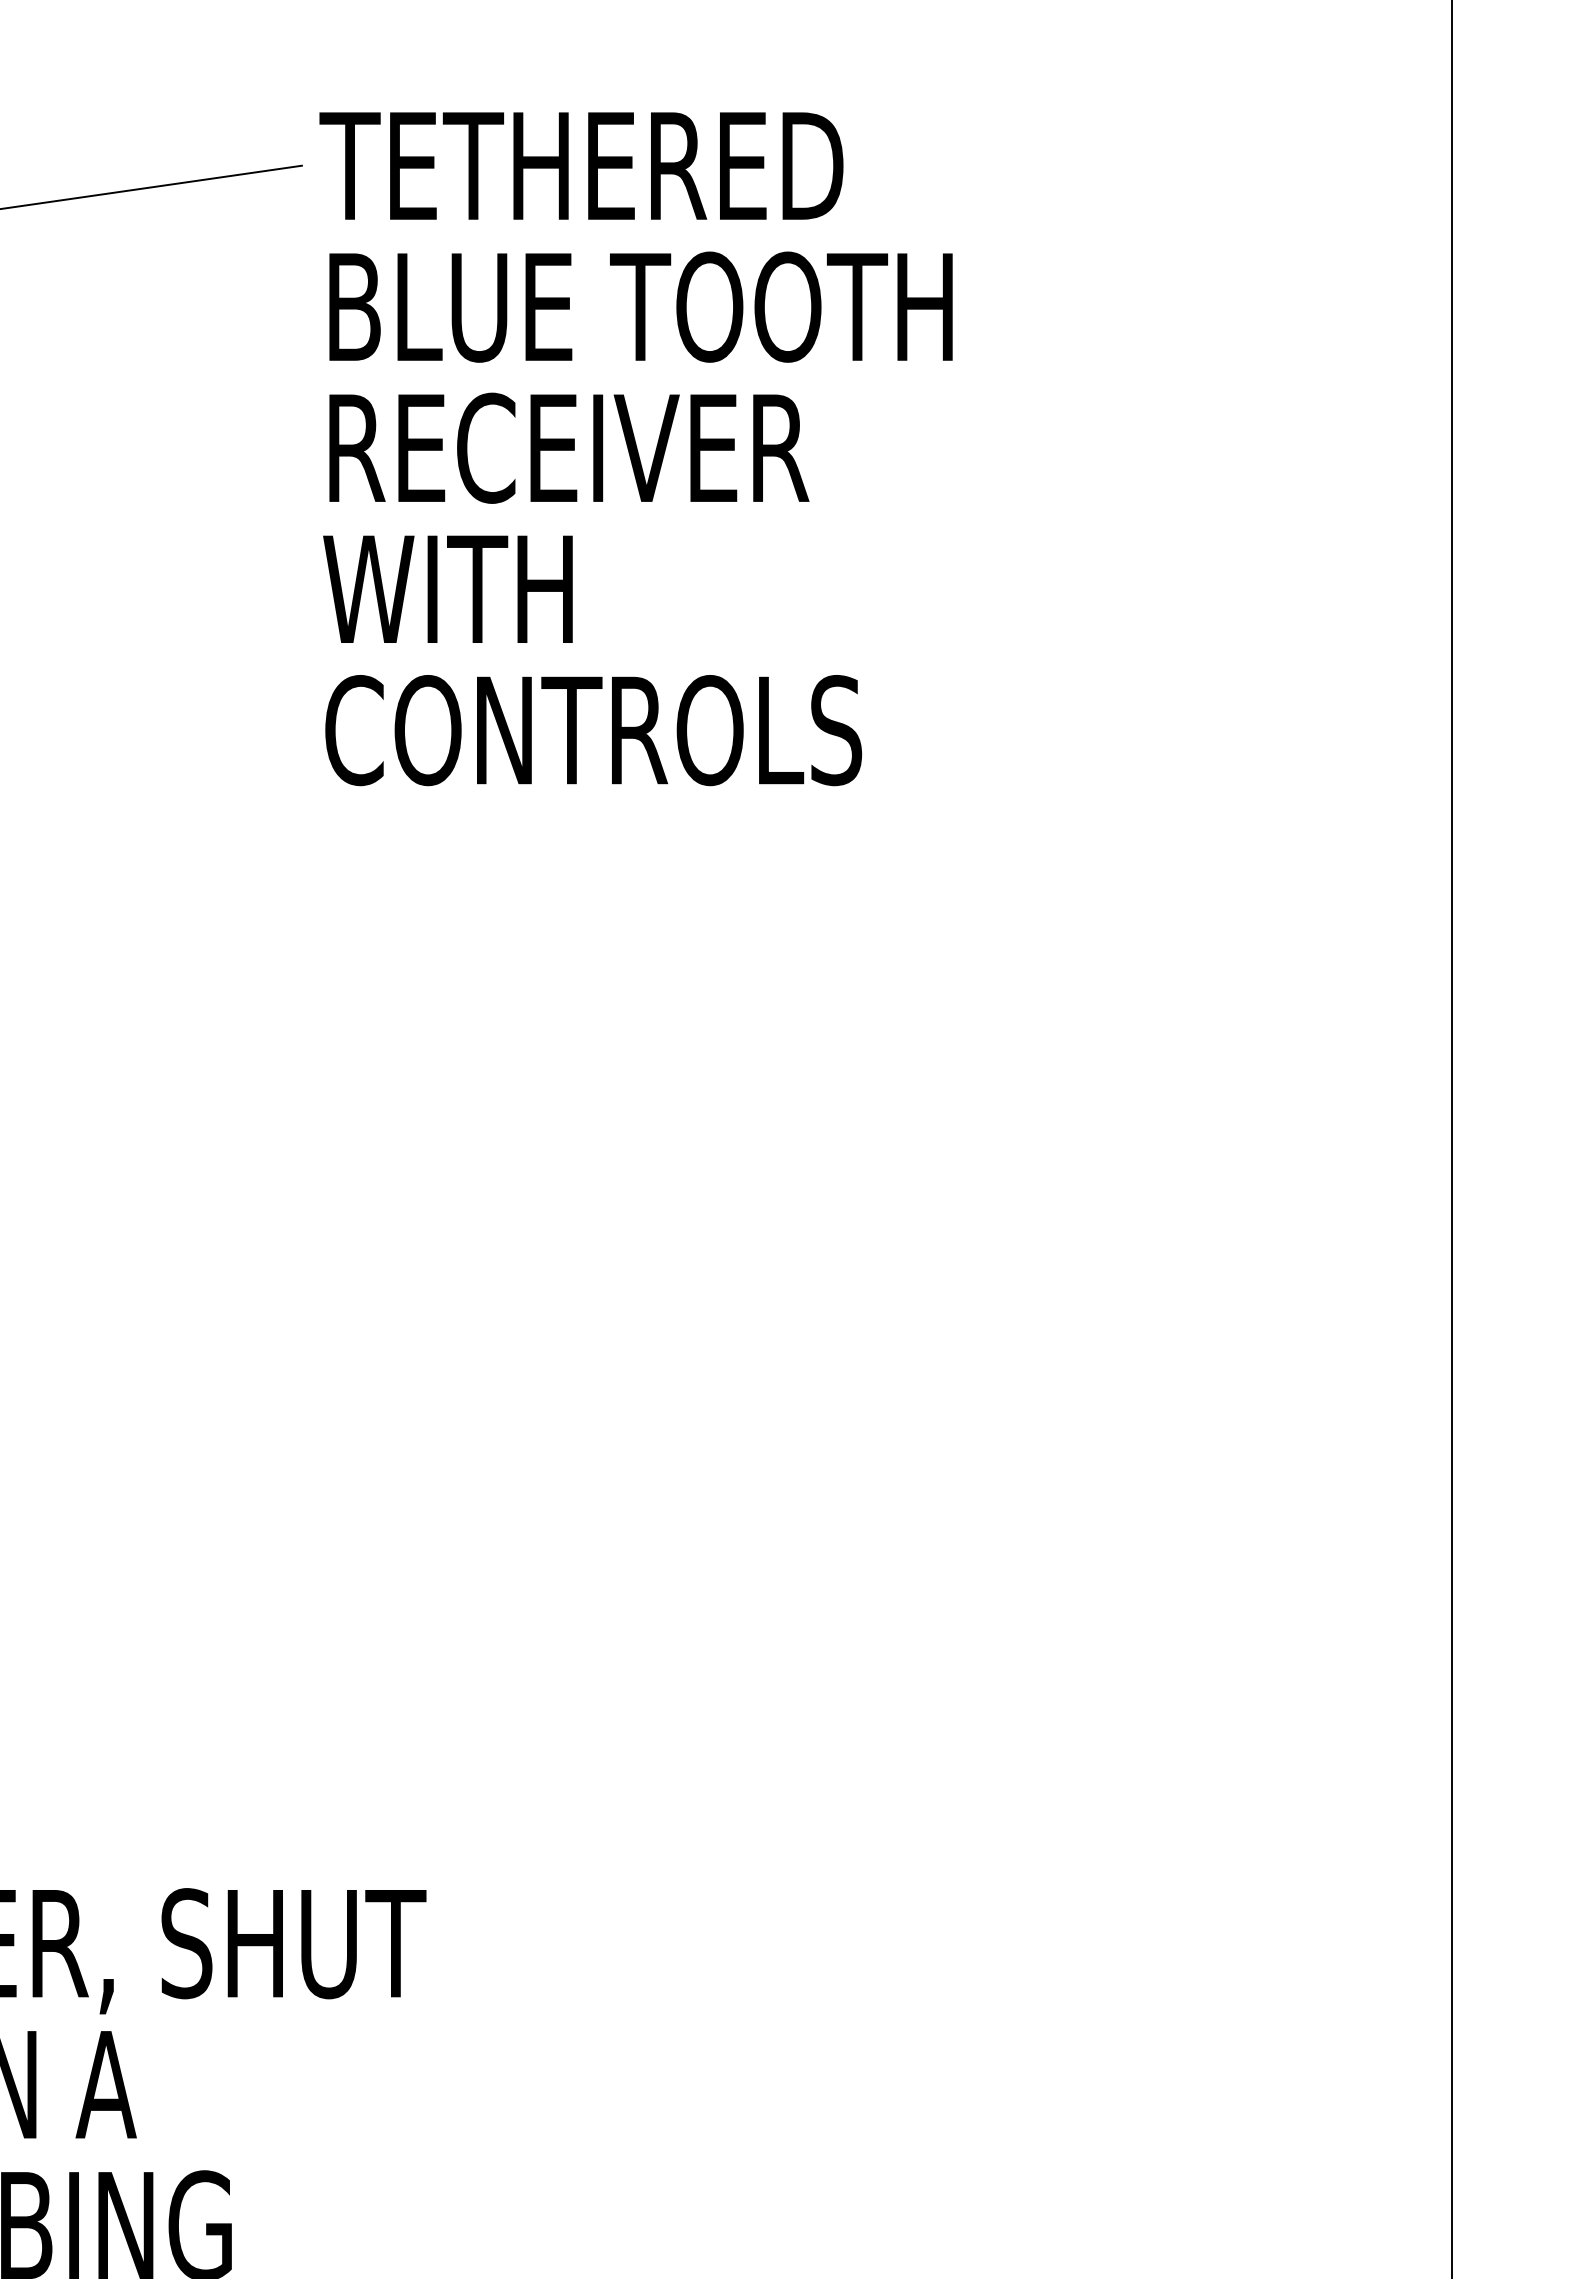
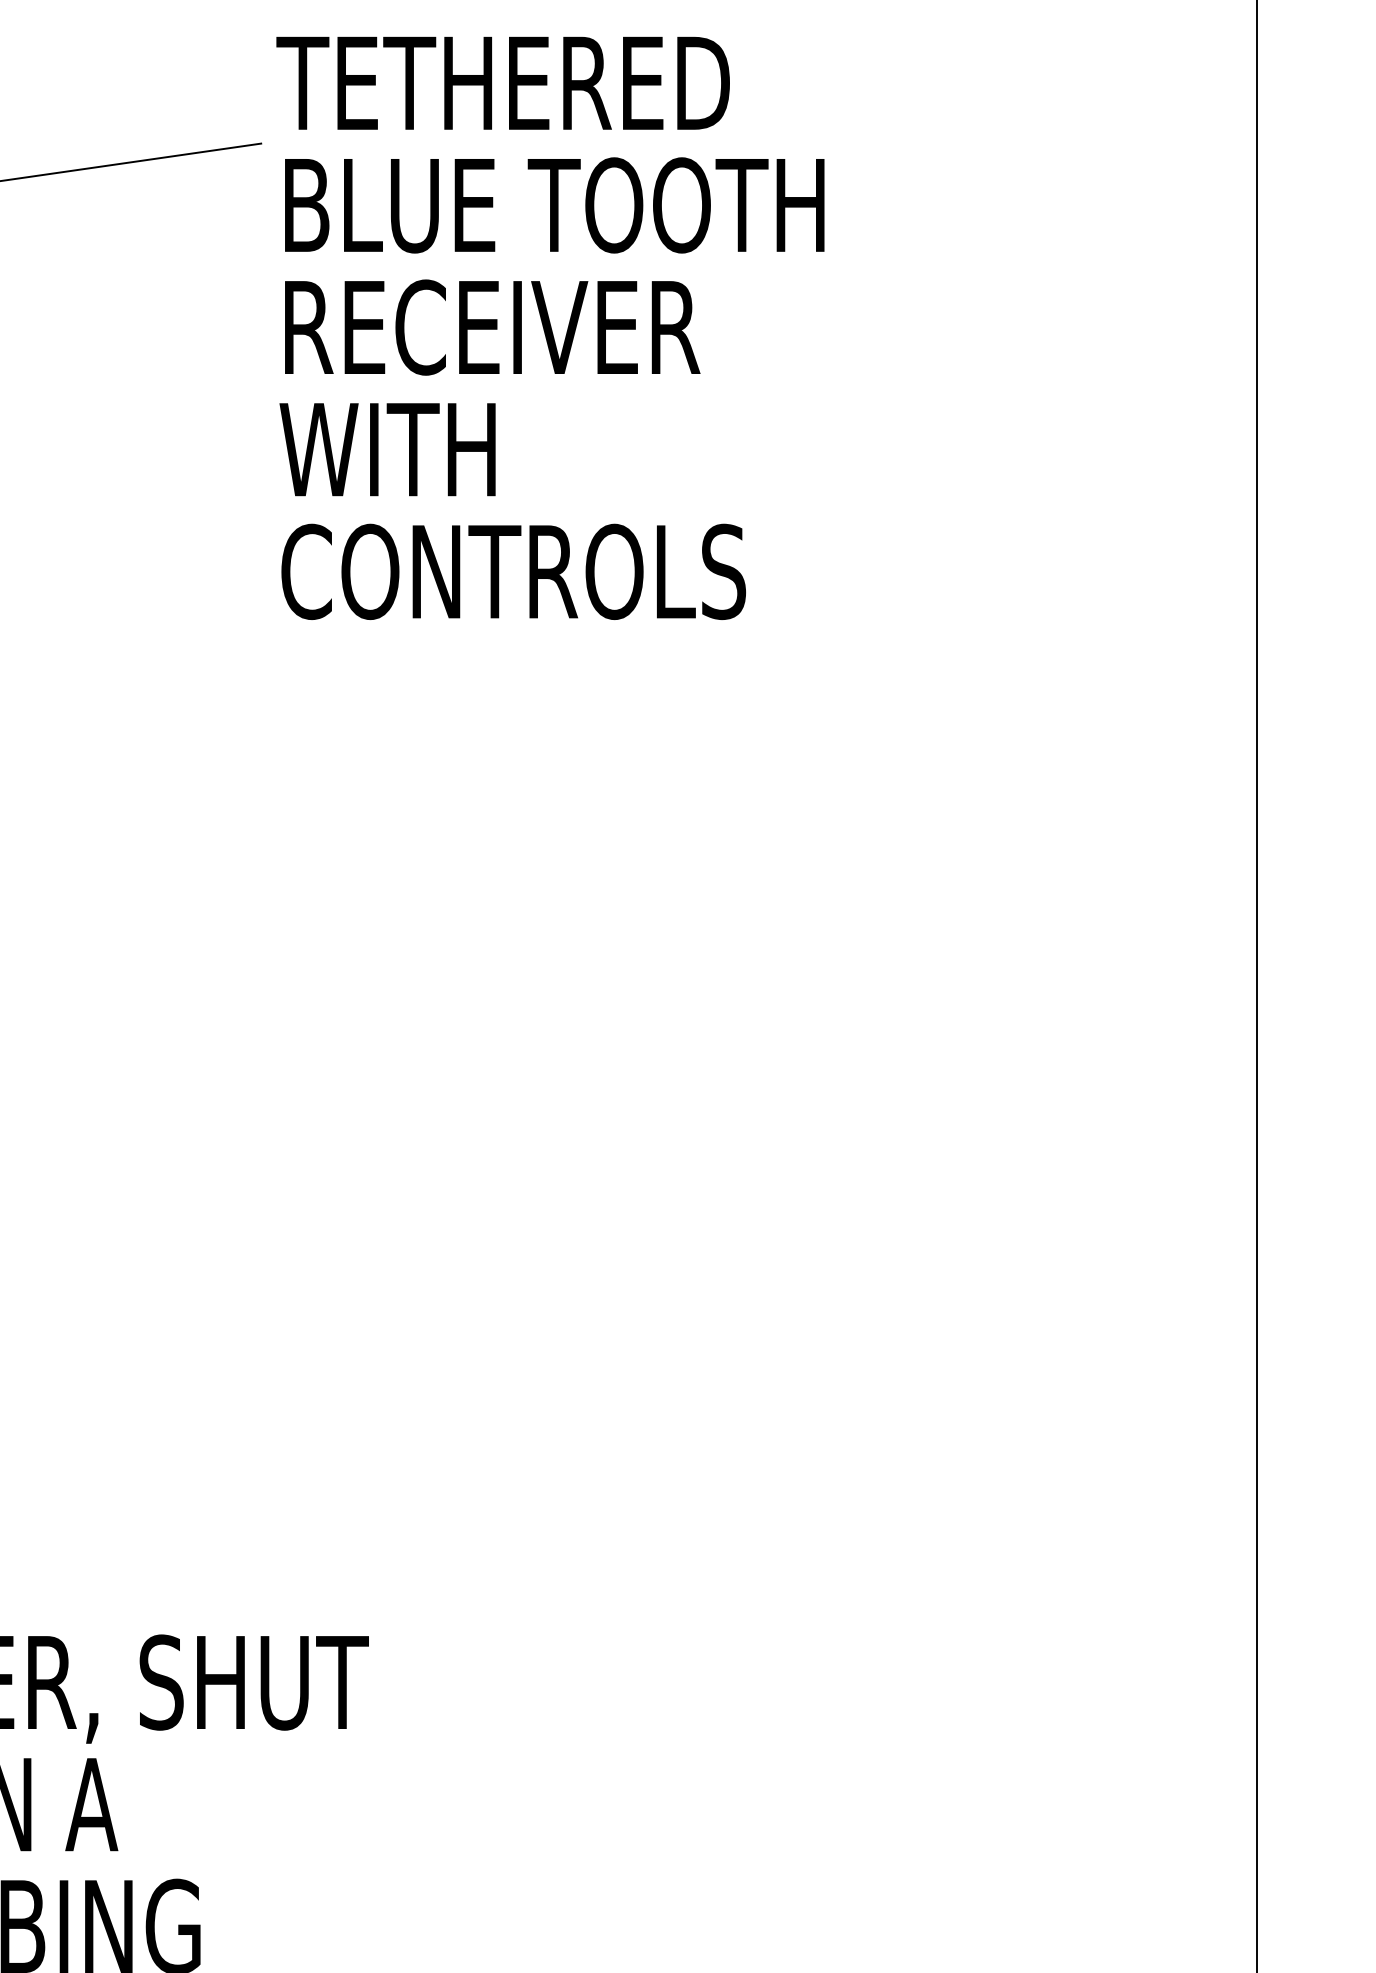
text: (635, 449) -> (549, 328), moved

